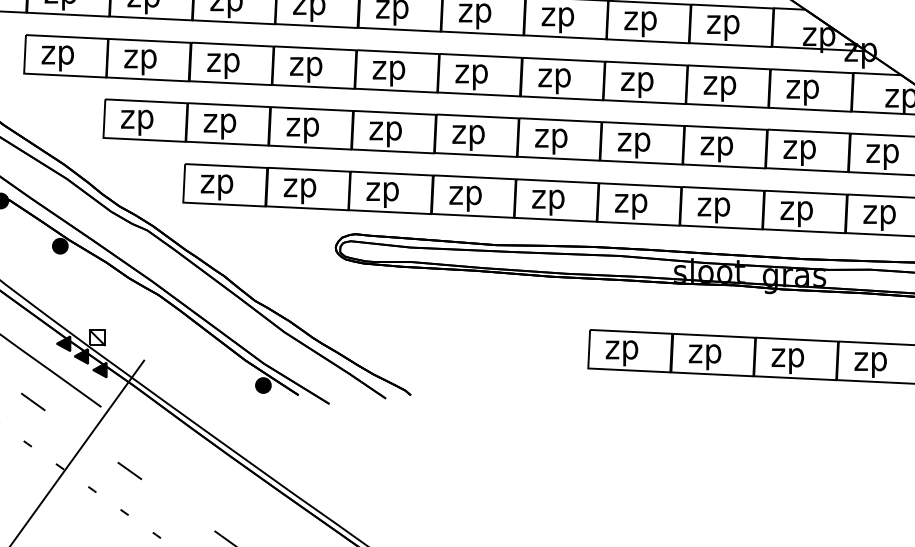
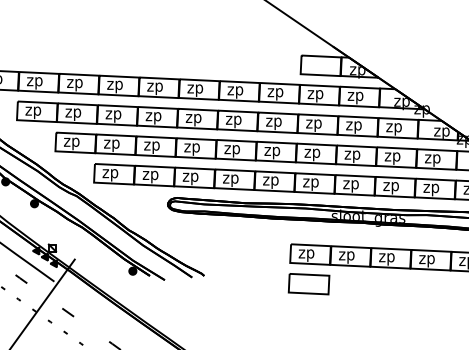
part: (626, 412) -> (308, 284), added

